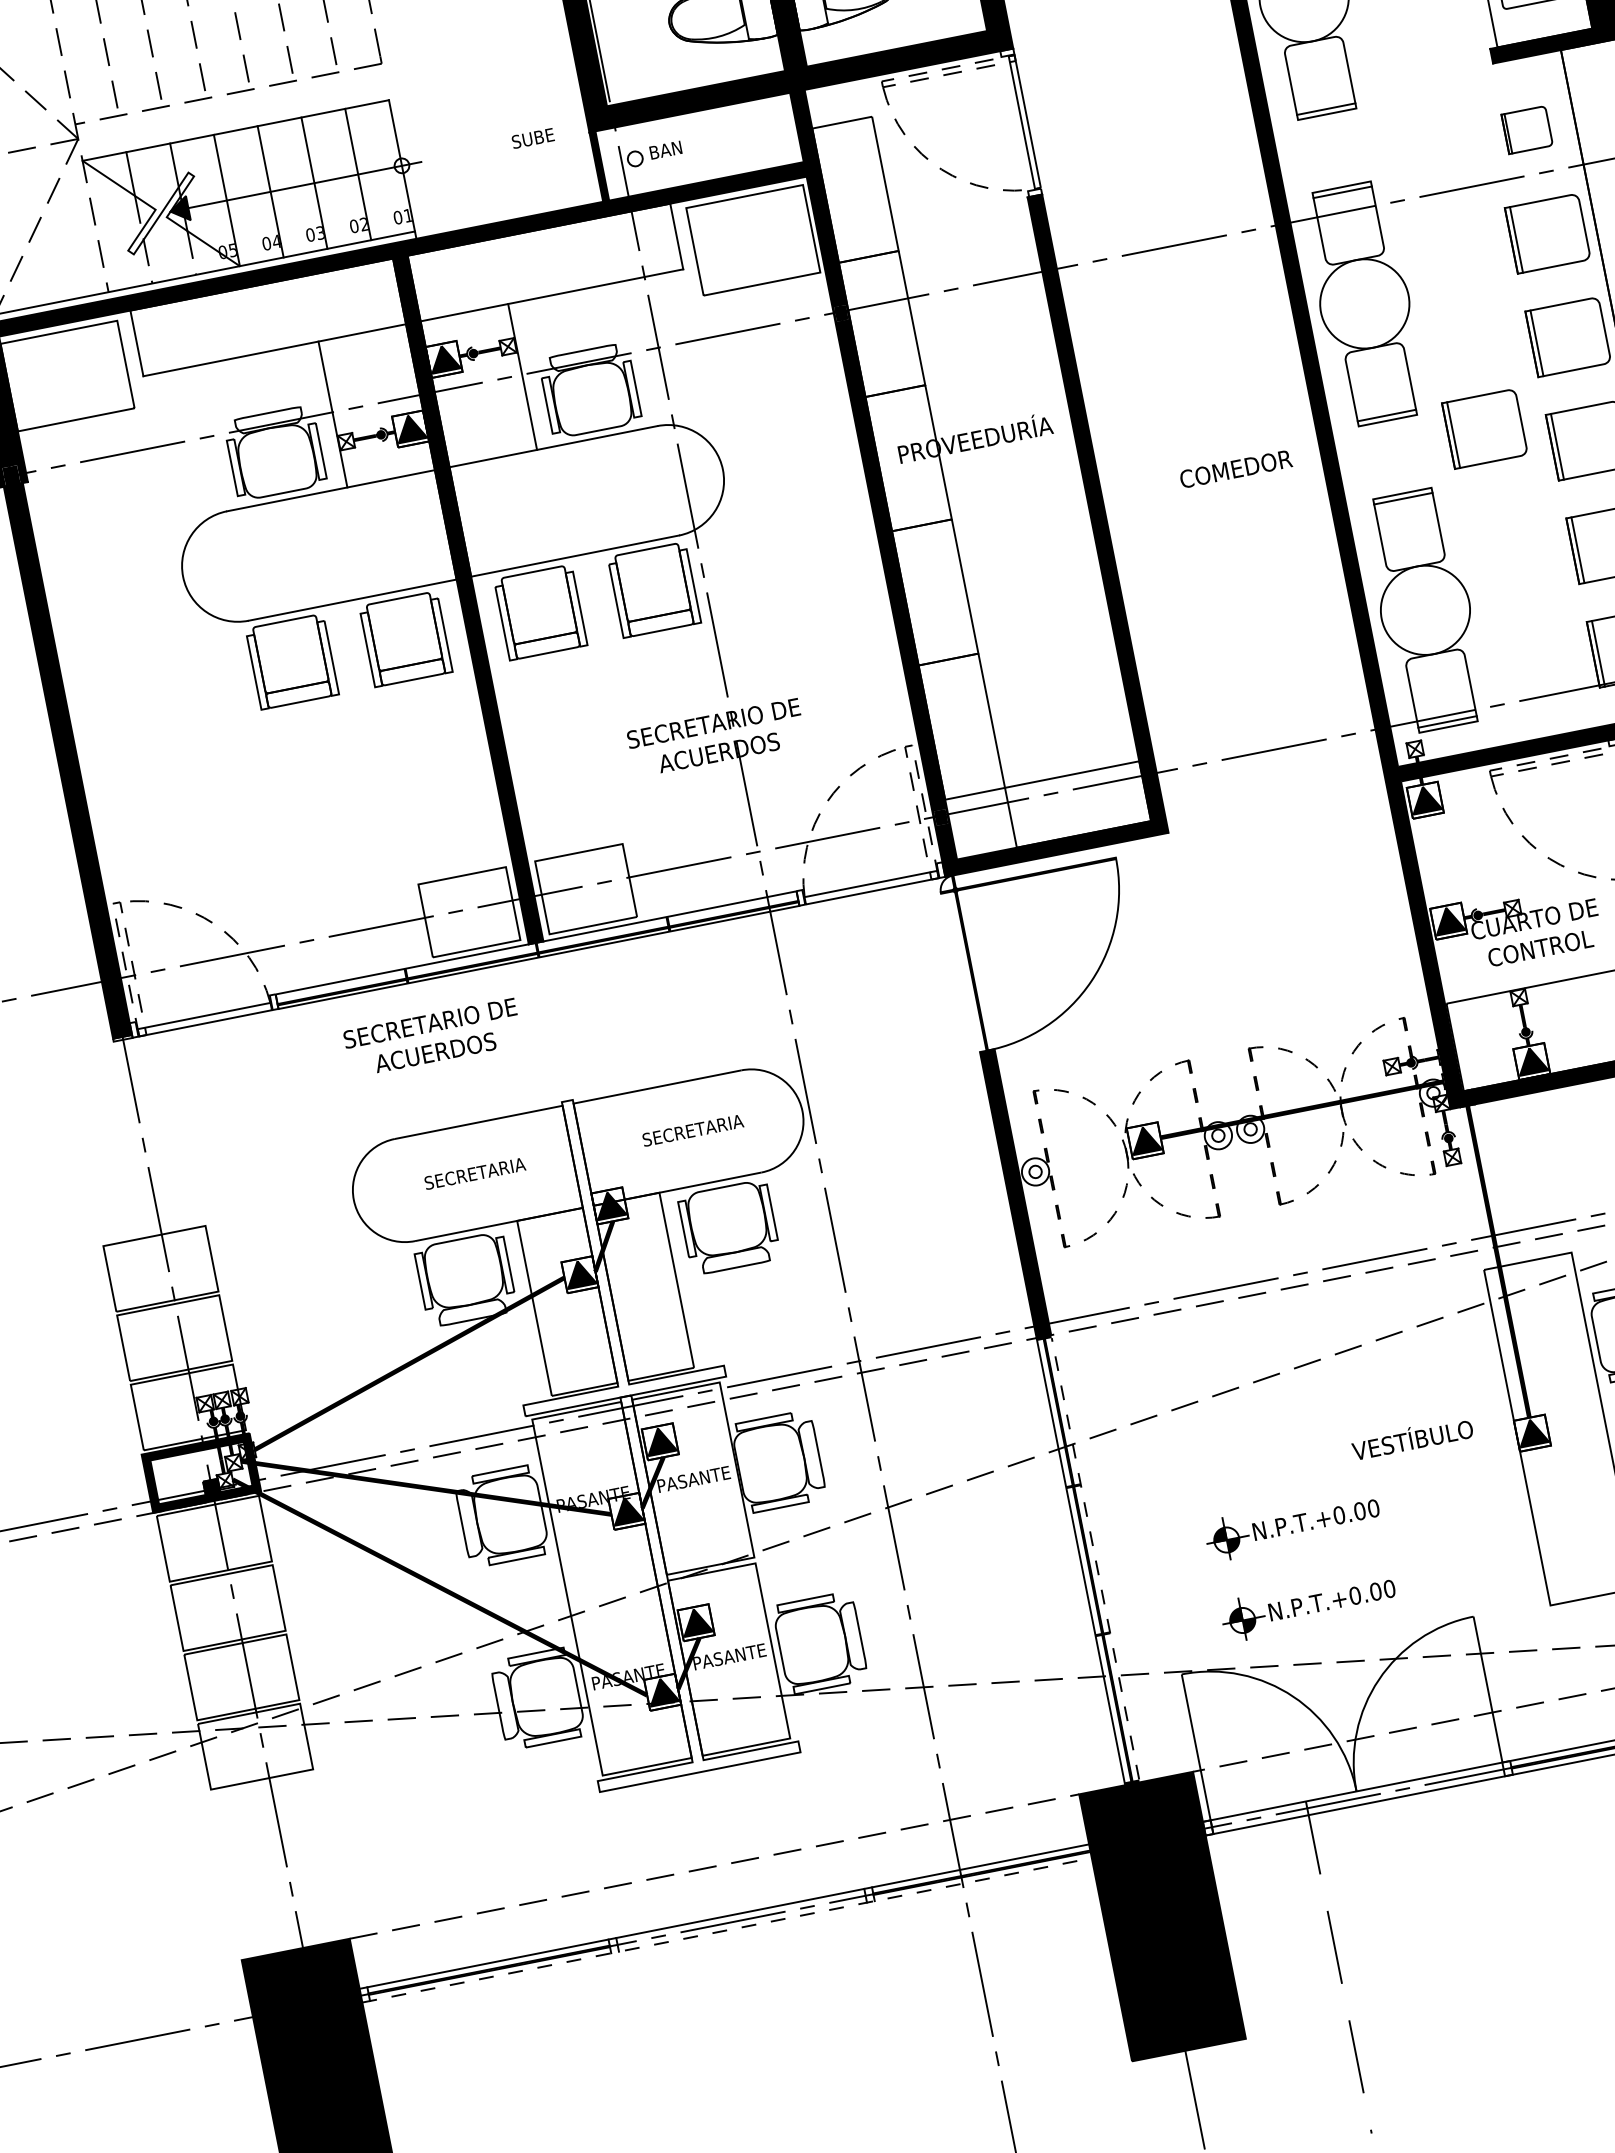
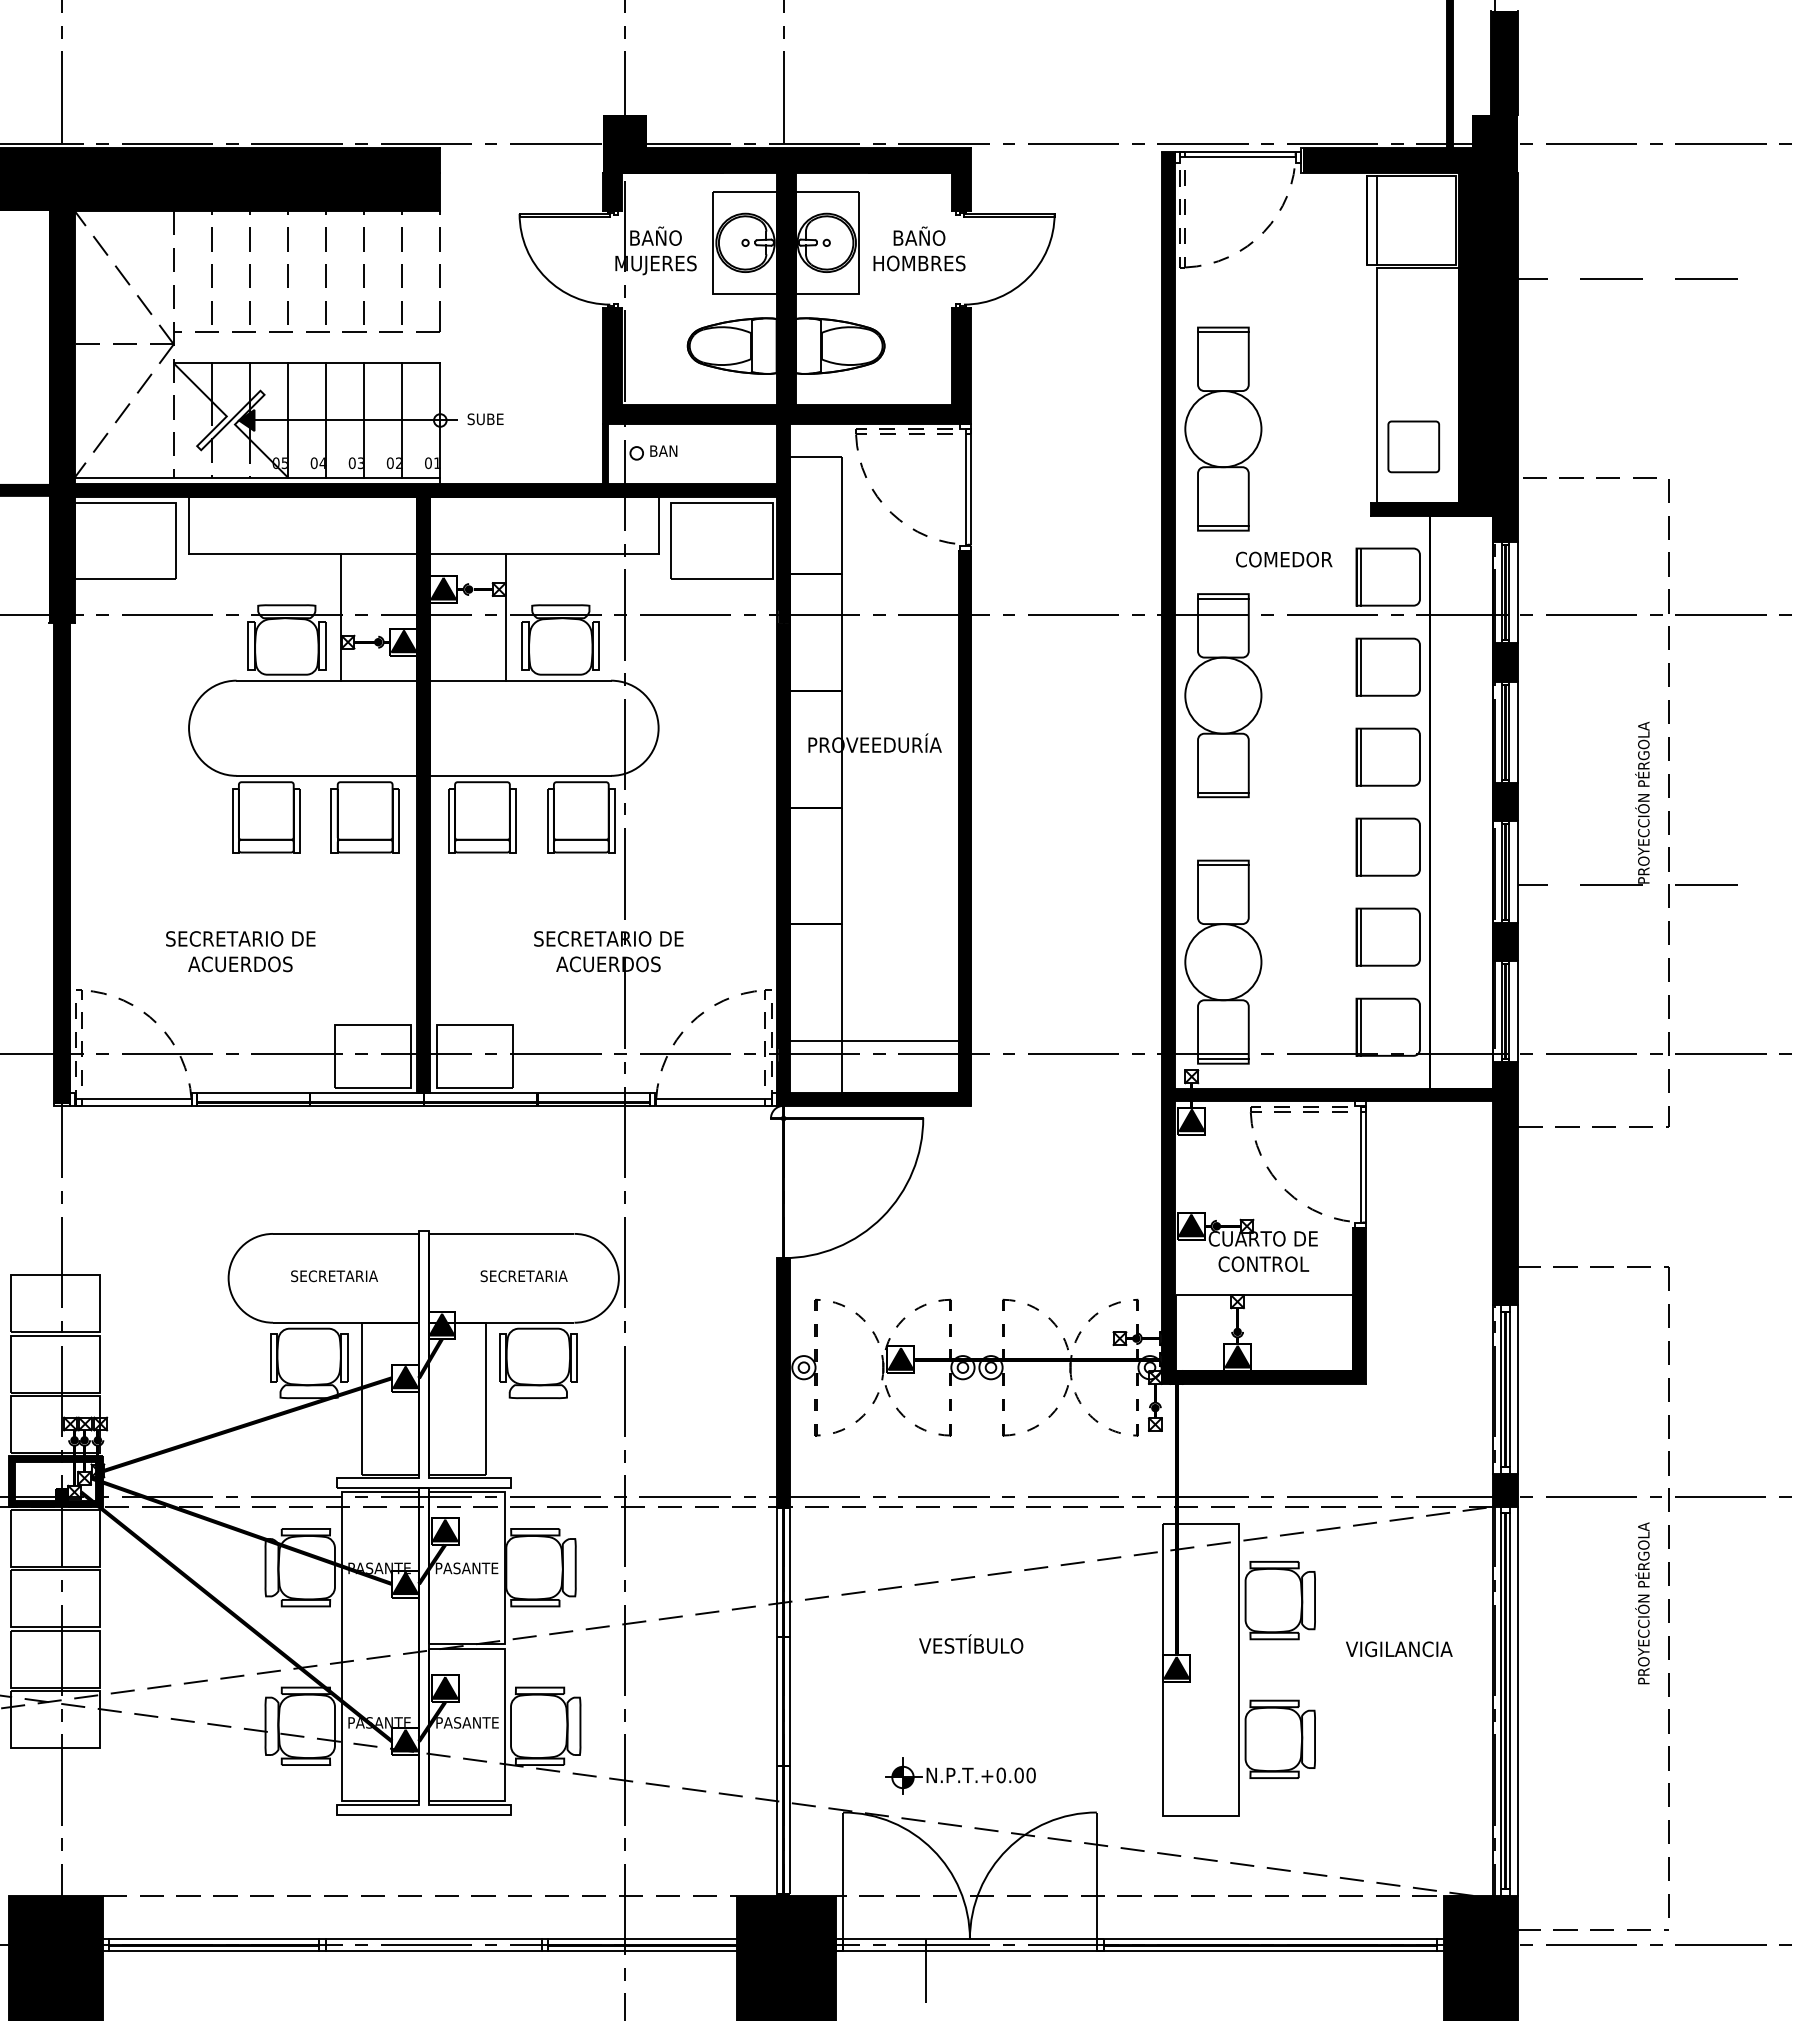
part: (1526, 129) -> (1387, 576), size x1.67
text: (533, 138) -> (485, 419), moved
part: (1483, 428) -> (1302, 819), removed
text: (1236, 468) -> (1284, 559), moved
text: (432, 1037) -> (240, 951), moved
text: (1412, 1437) -> (971, 1643), moved
part: (1292, 1524) -> (960, 1705), removed
line: (1094, 1558) -> (789, 1701), dashed -> solid
line: (727, 1930) -> (420, 1951), dashed -> solid

